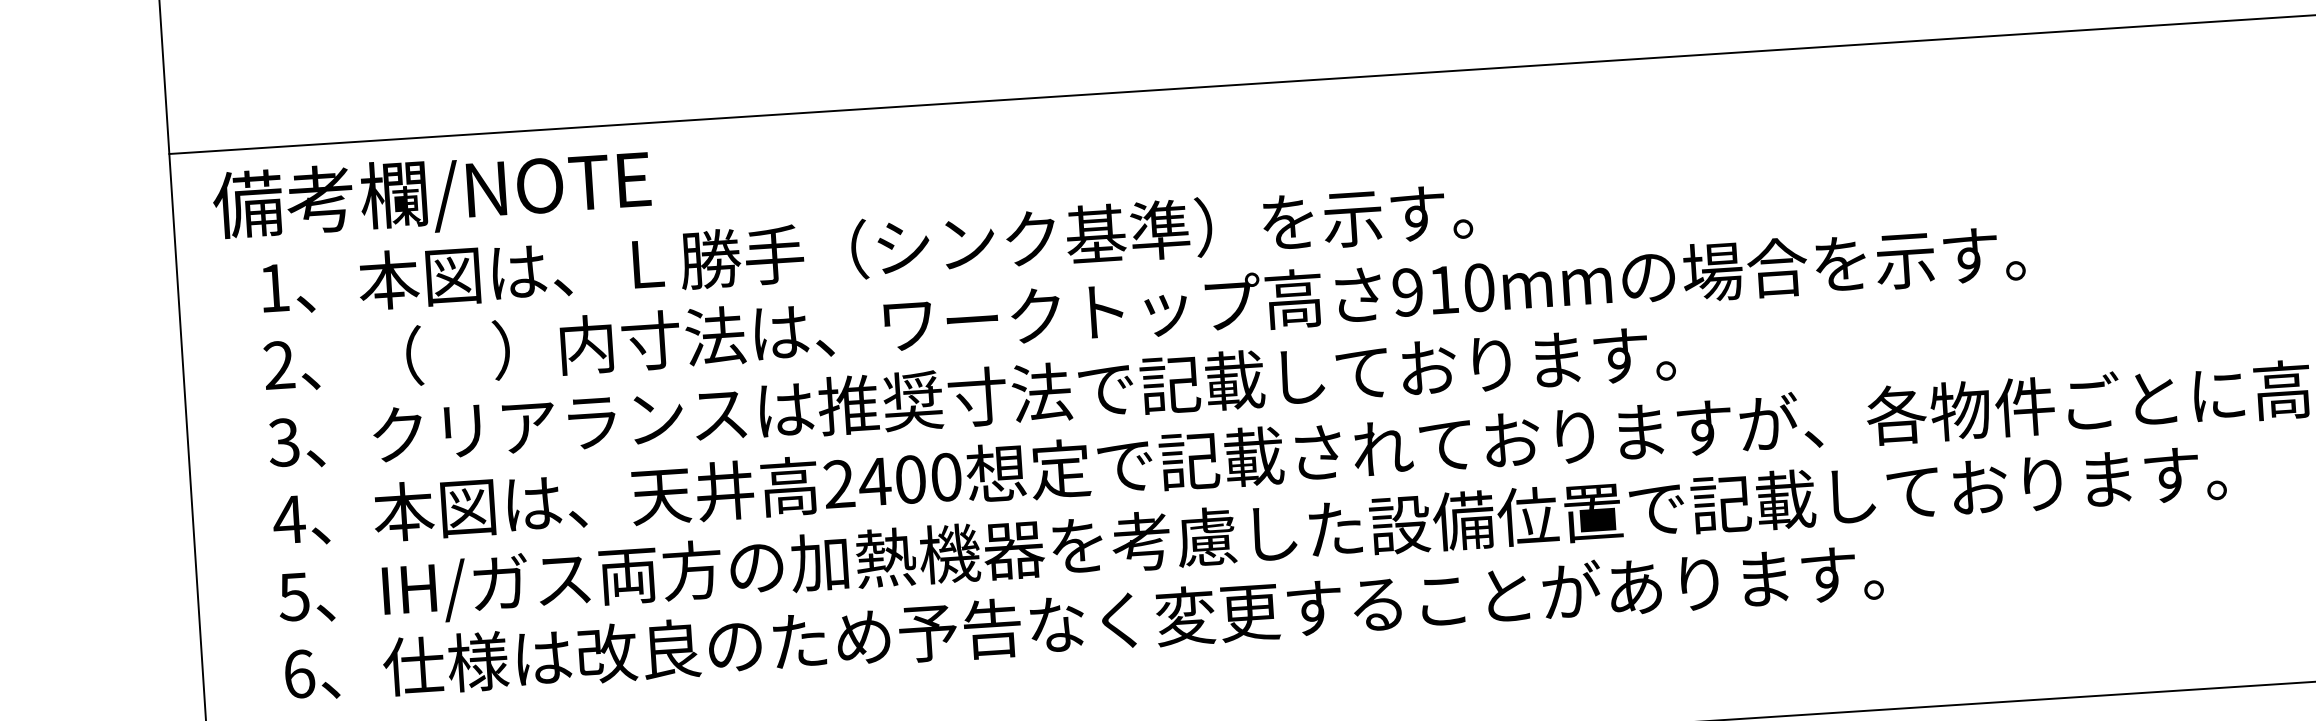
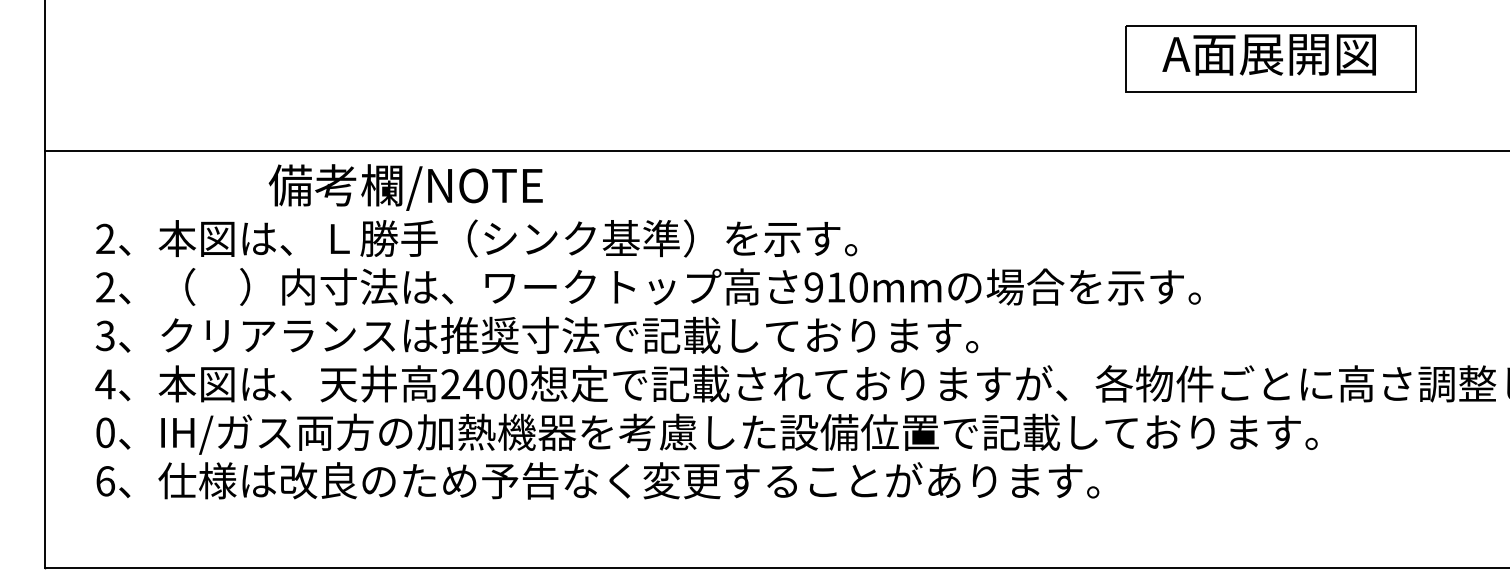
text: (431, 195) -> (405, 187), moved
text: (274, 287) -> (105, 238), 1 -> 2
text: (292, 596) -> (104, 432), 5 -> 0

